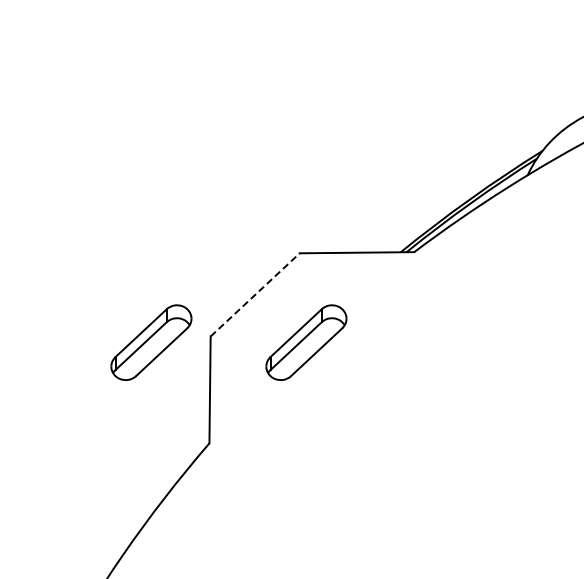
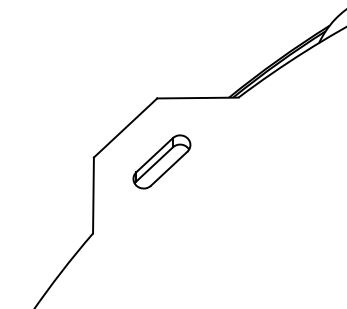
line: (255, 294) -> (125, 127), dashed -> solid
part: (151, 342) -> (51, 161), removed

